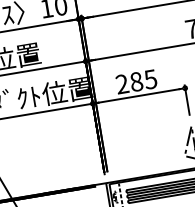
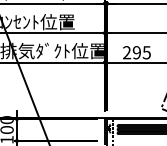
text: (135, 81) -> (136, 52), 285 -> 295

